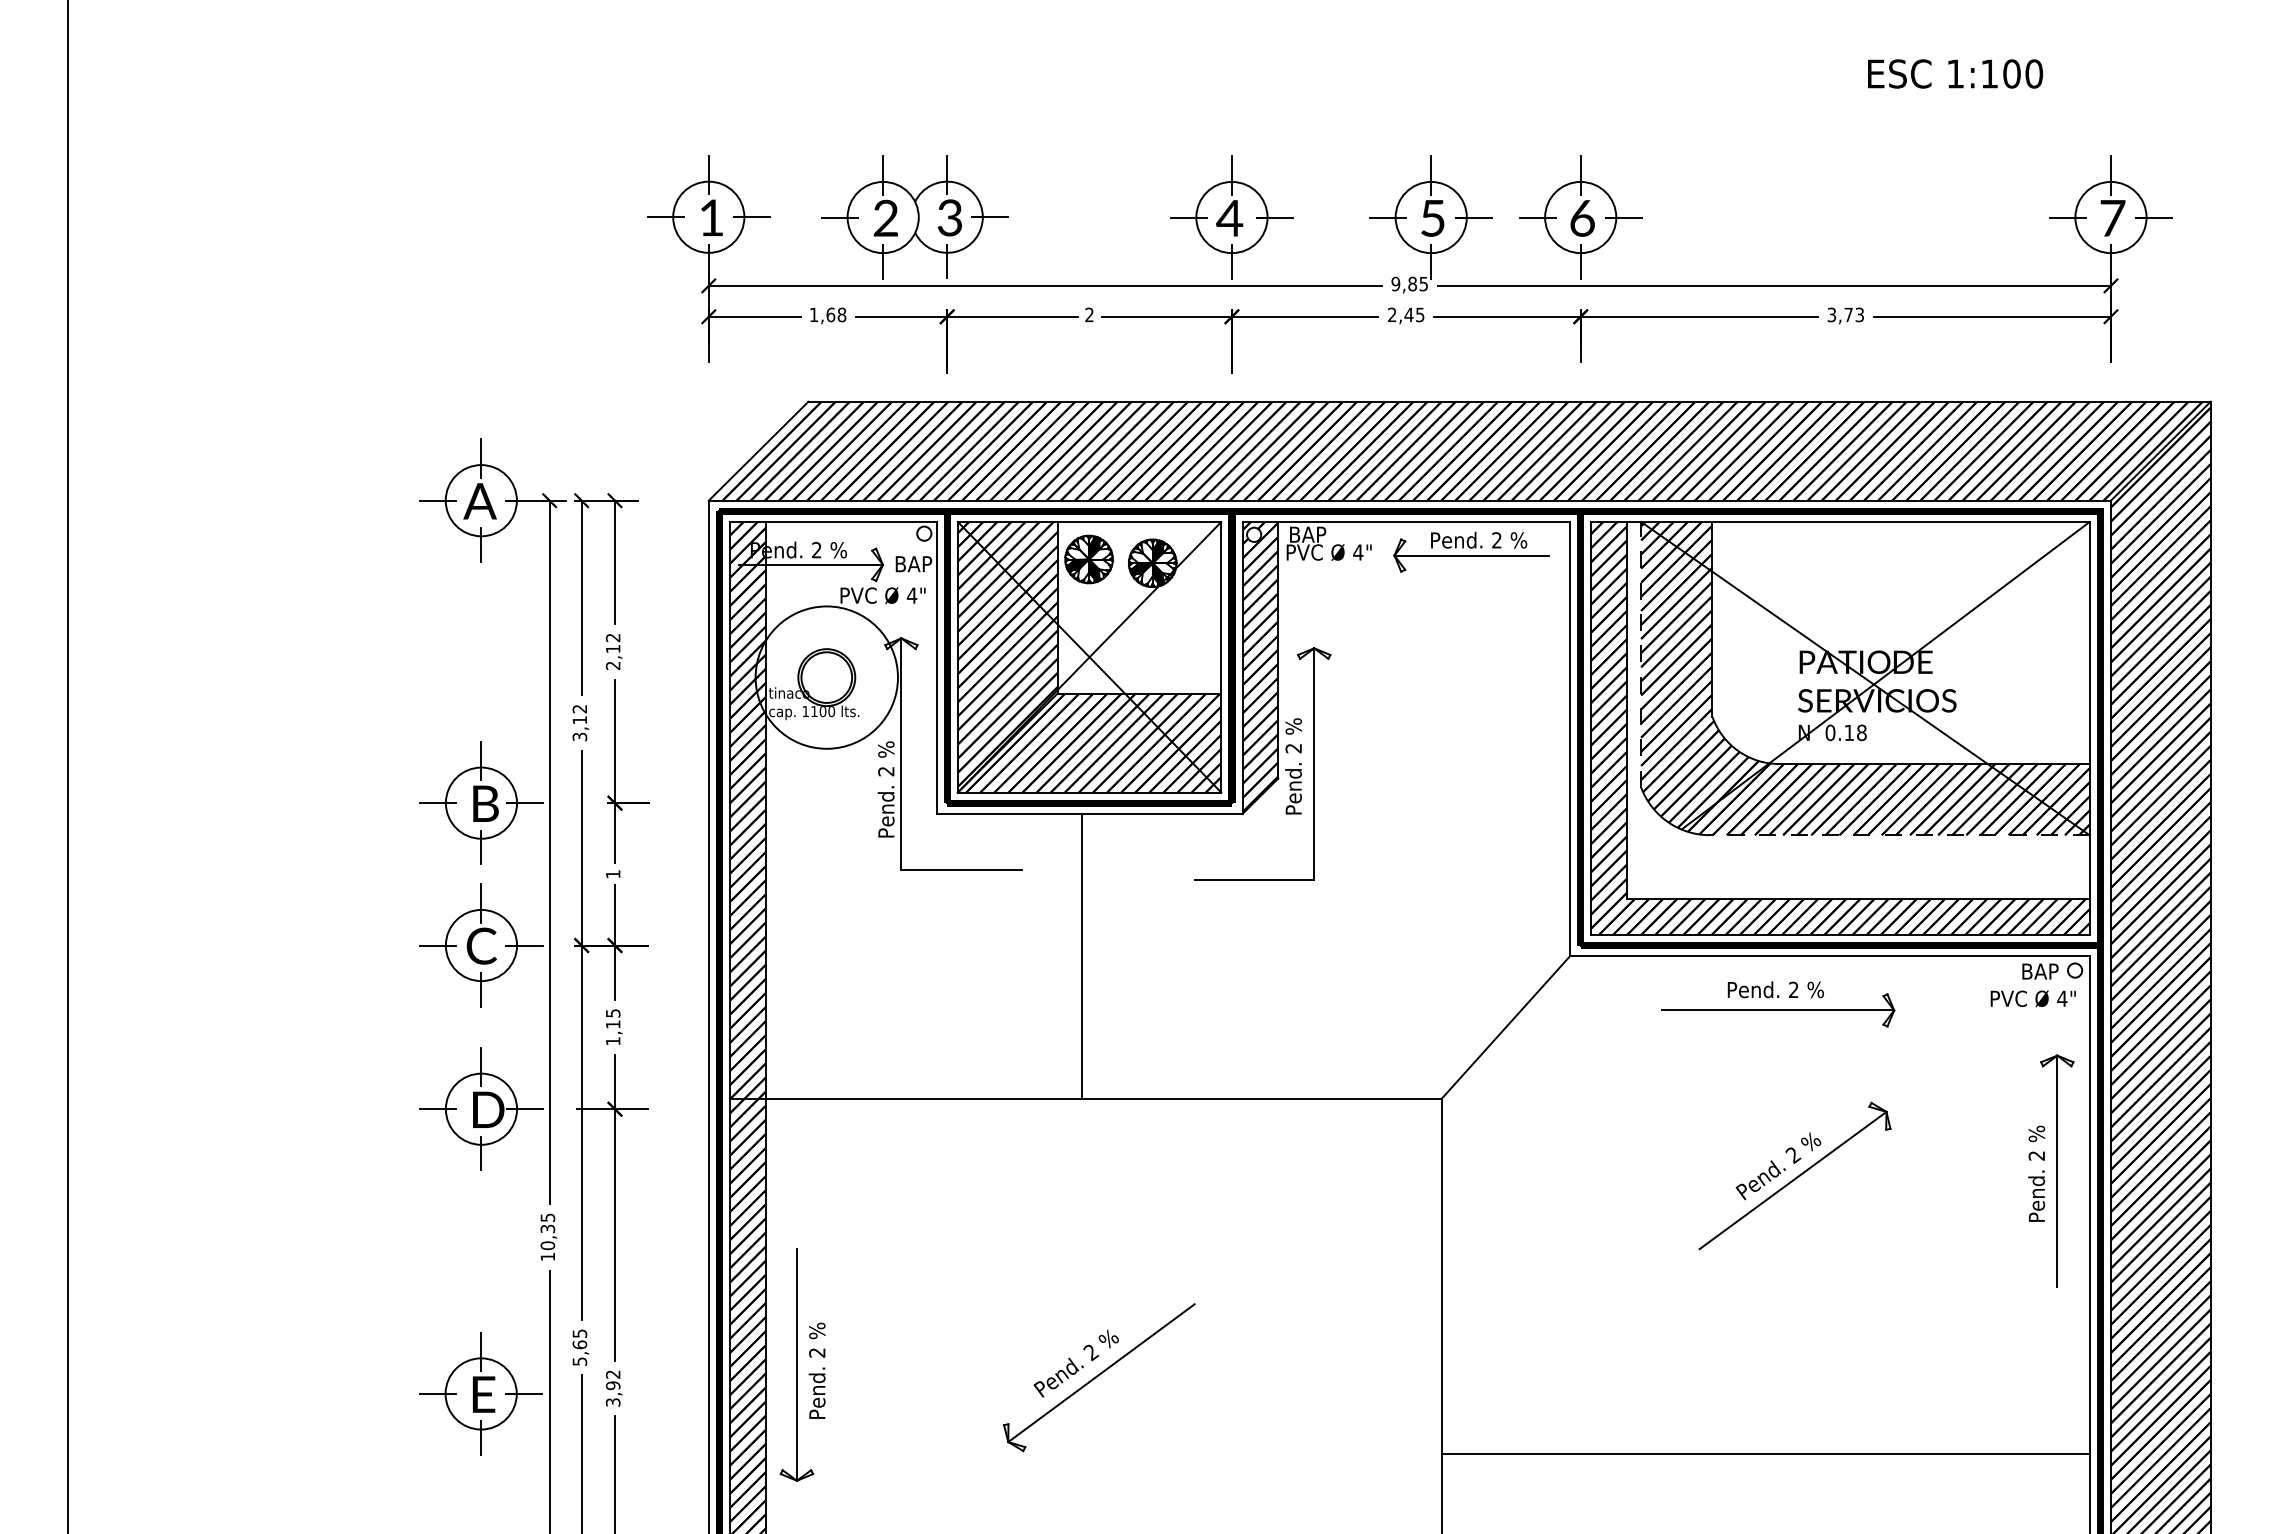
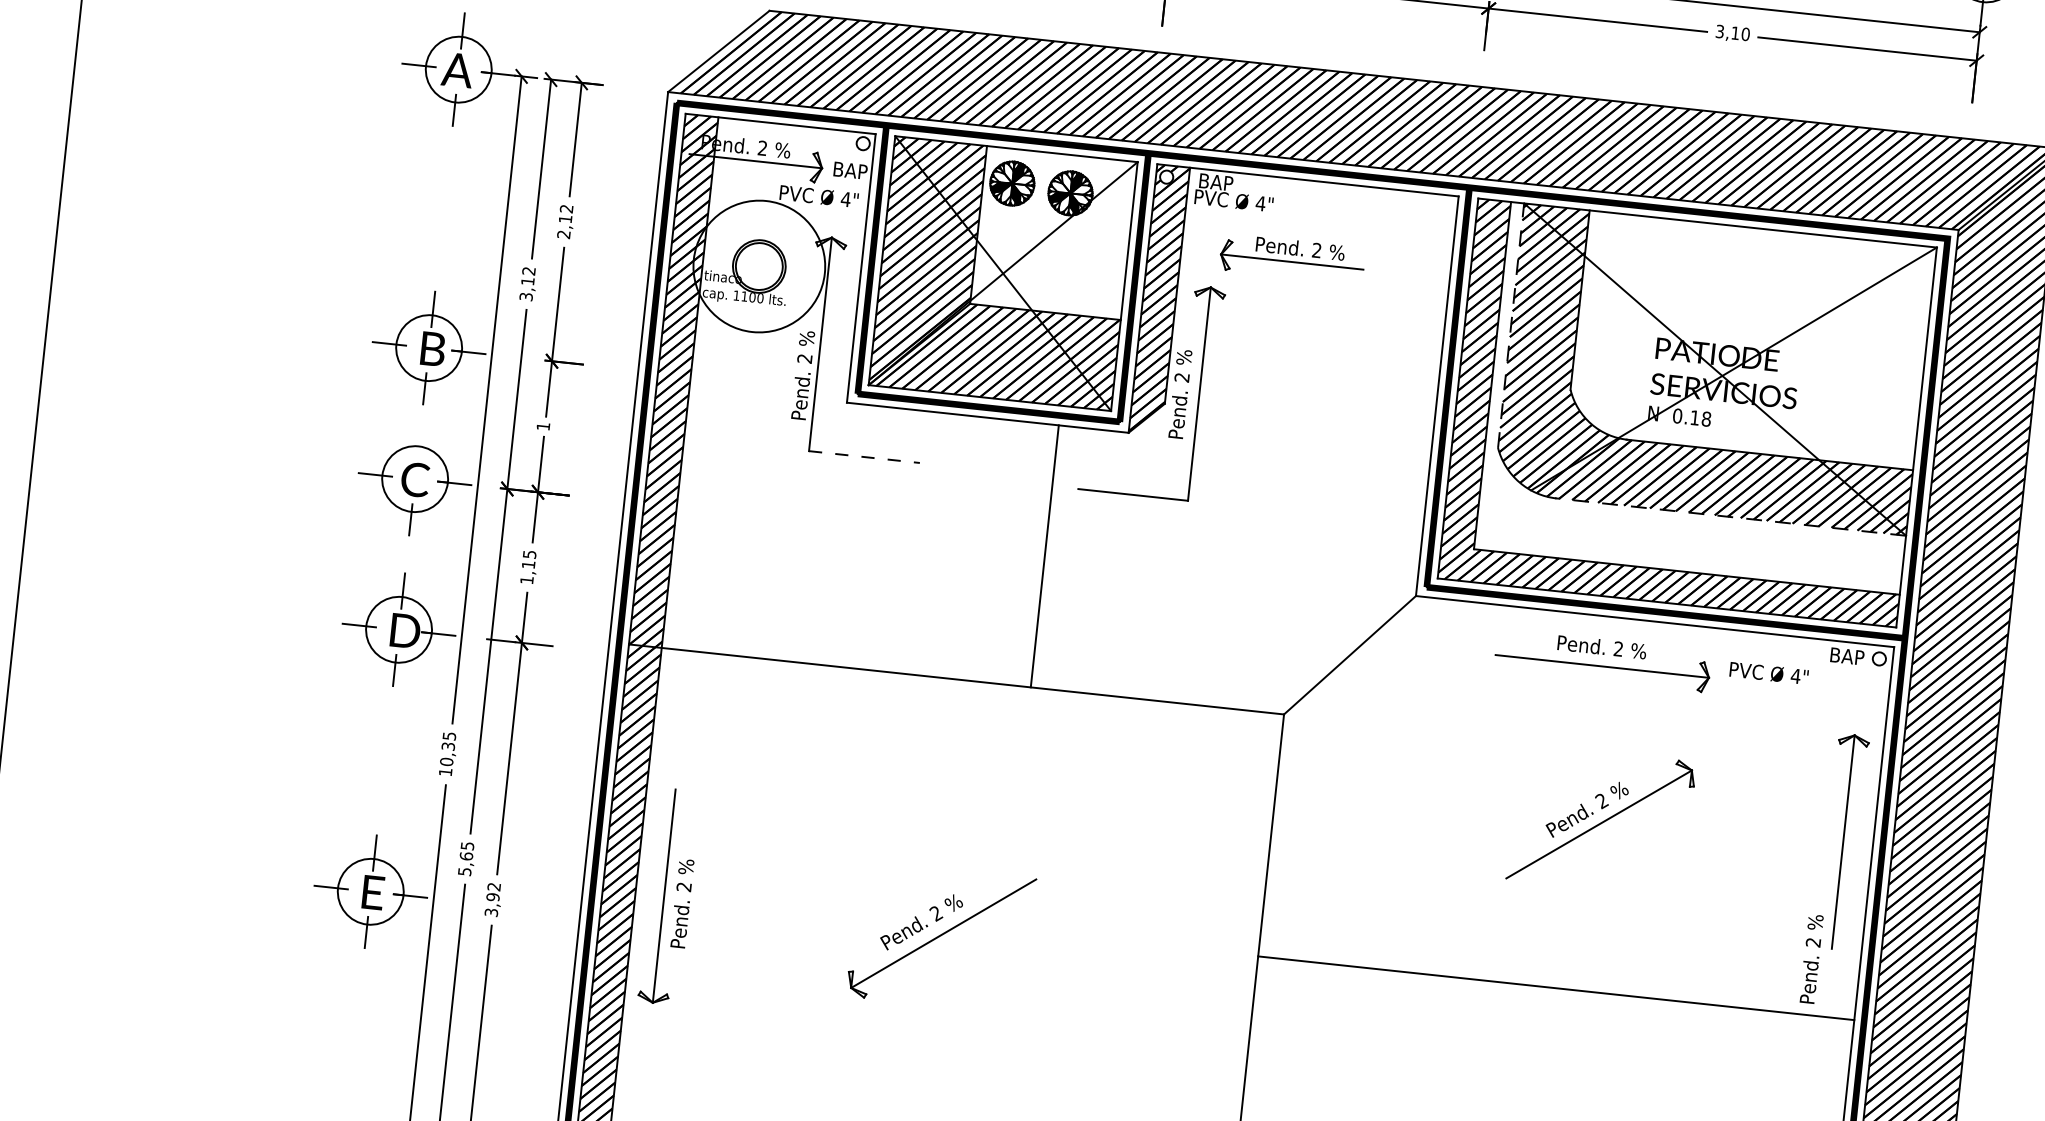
text: (1854, 314) -> (1740, 33), 3,73 -> 3,10
part: (1471, 551) -> (1292, 258), moved
line: (962, 870) -> (865, 457), solid -> dashed
line: (481, 903) -> (419, 440), removed
line: (1081, 955) -> (1044, 555), moved
text: (2032, 998) -> (1768, 673), moved
text: (2036, 1173) -> (1811, 958), moved
line: (1765, 1454) -> (1555, 988), moved

